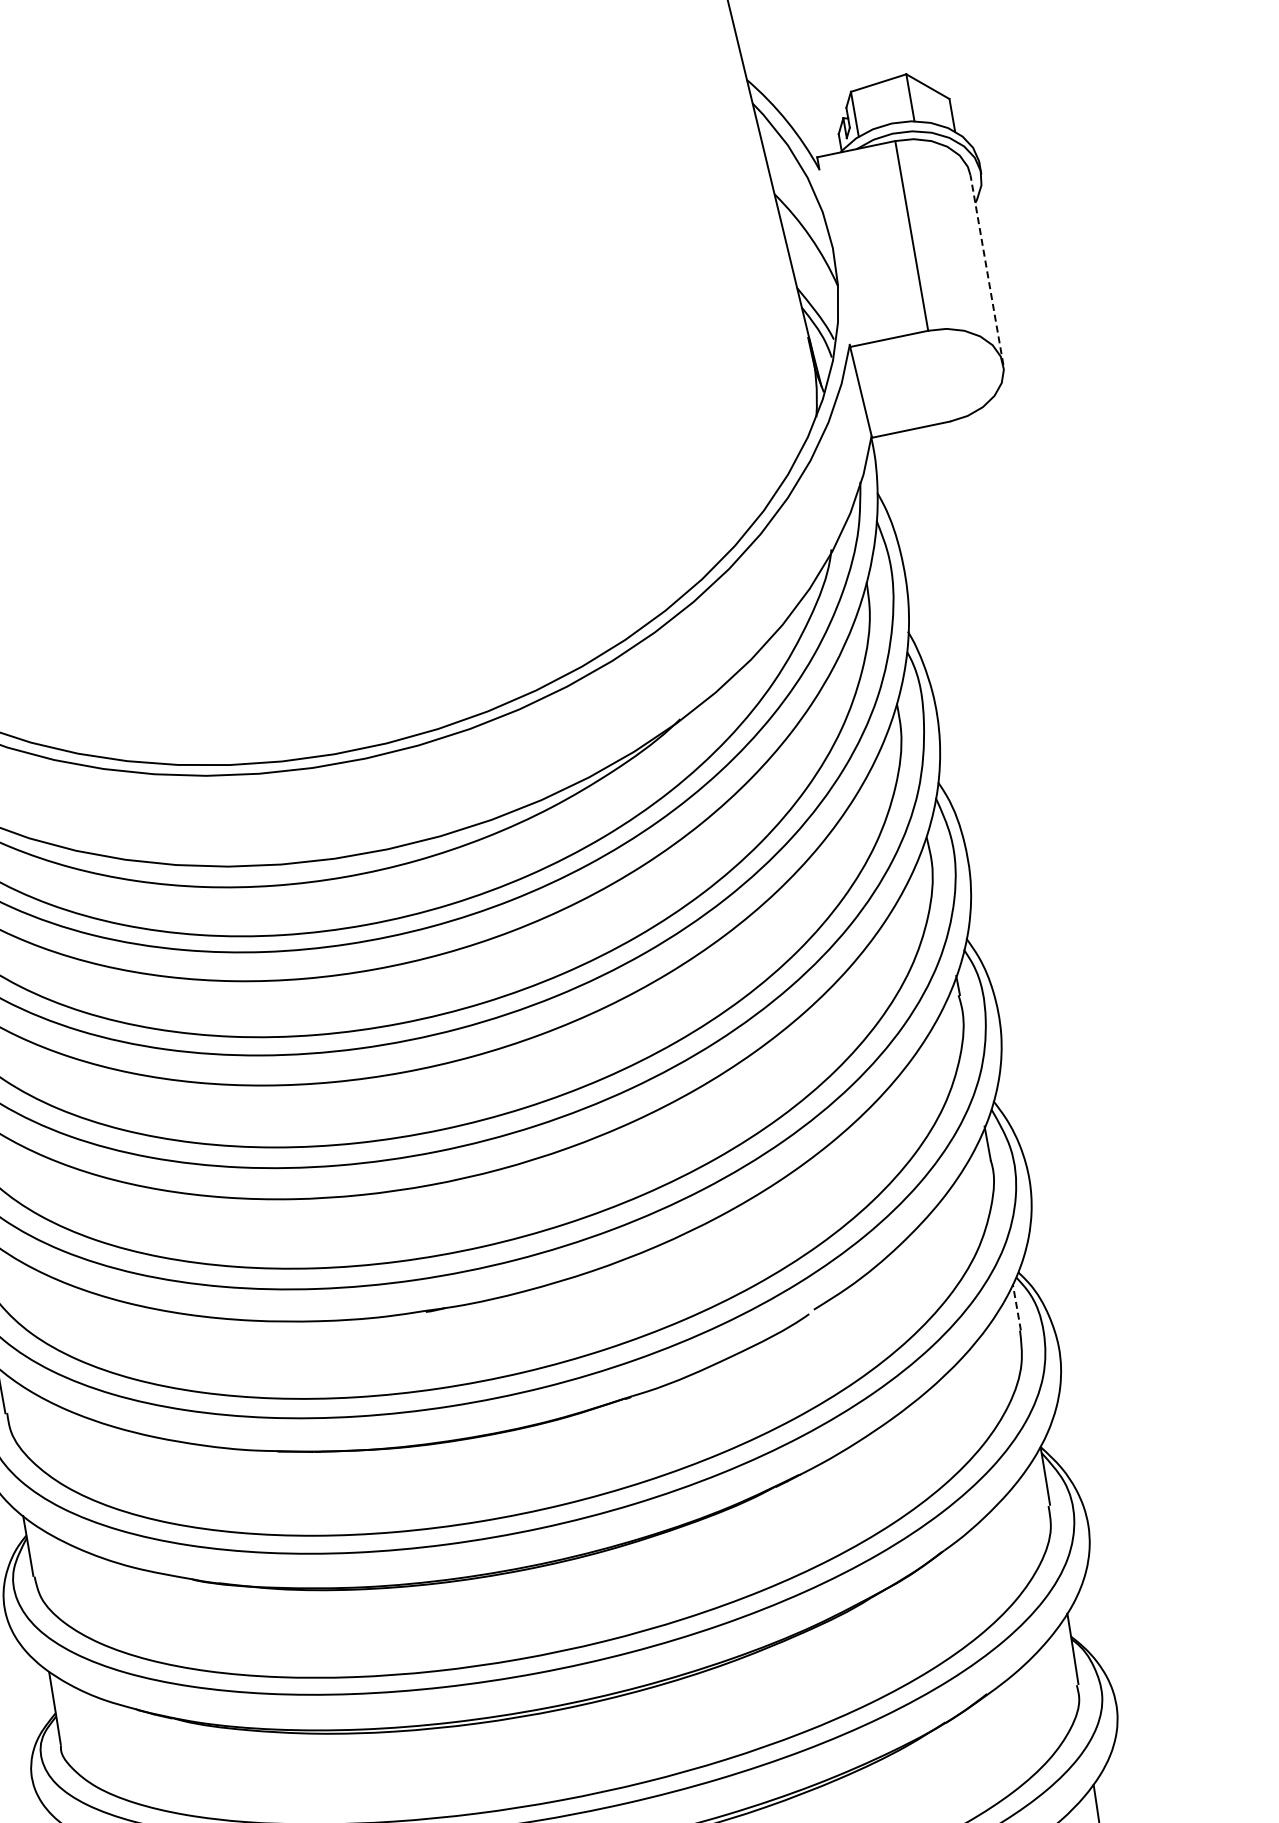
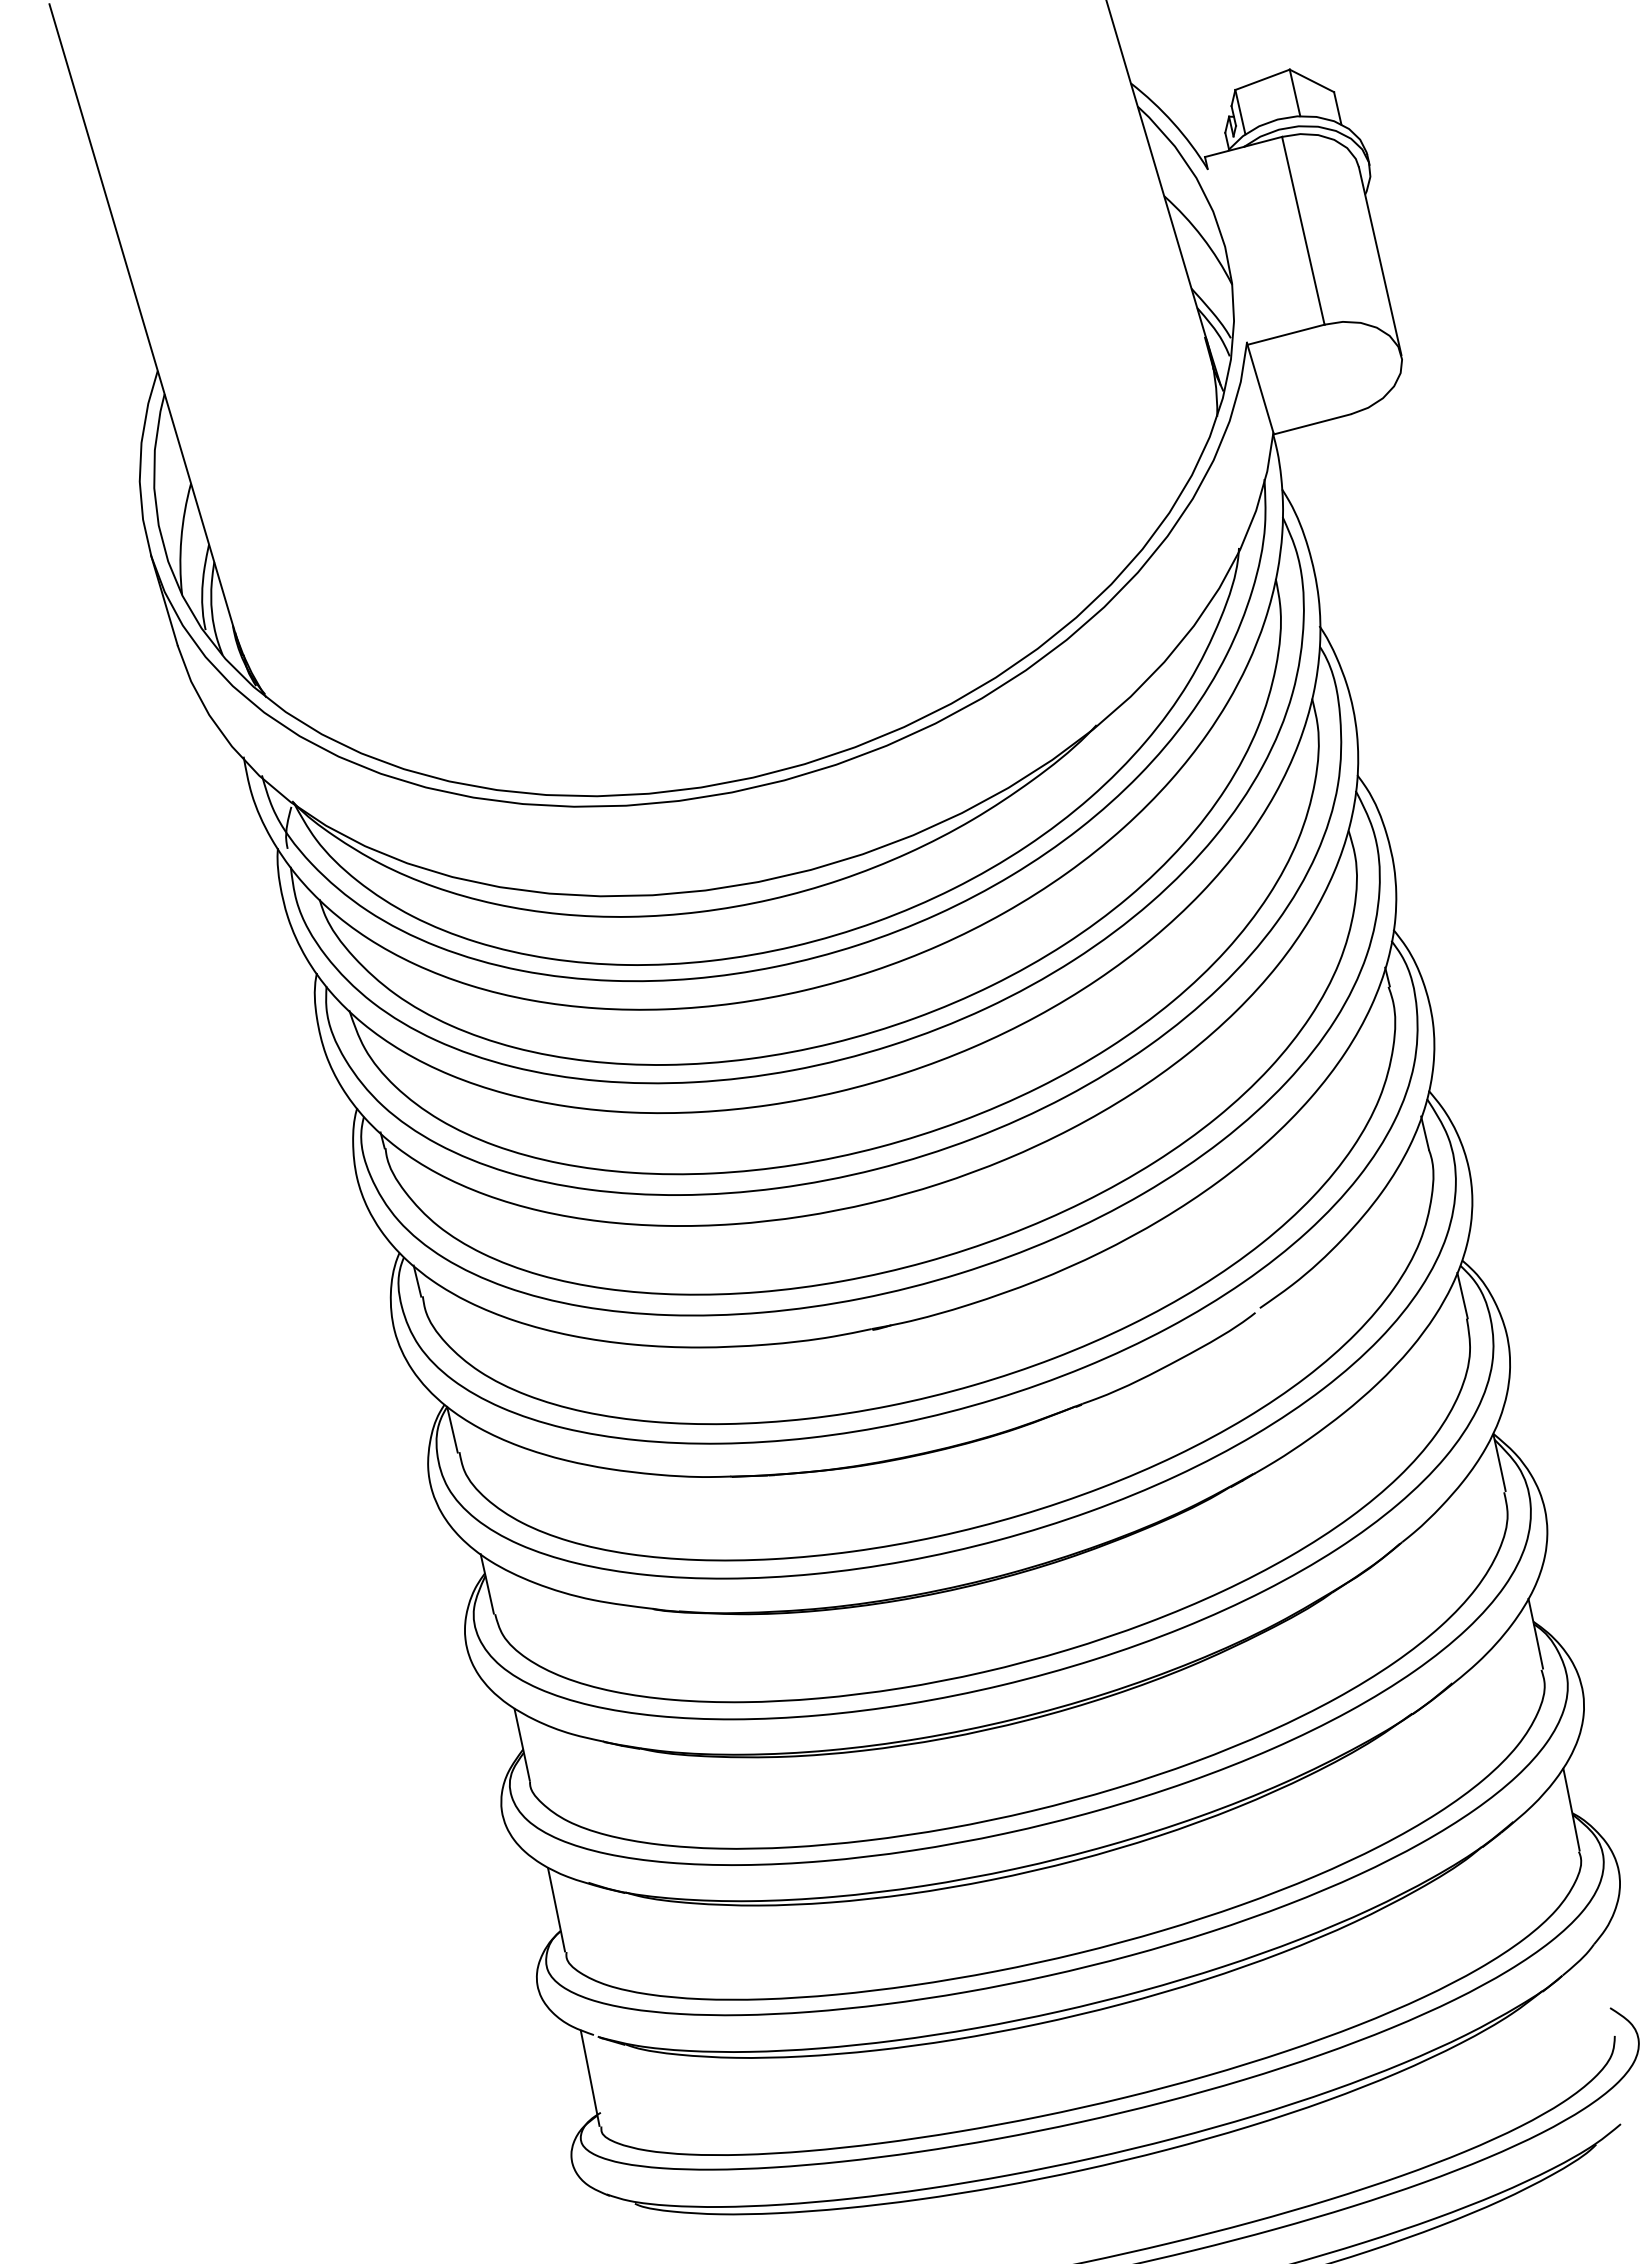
line: (987, 269) -> (1380, 260), dashed -> solid
line: (1016, 1307) -> (1462, 1295), dashed -> solid

